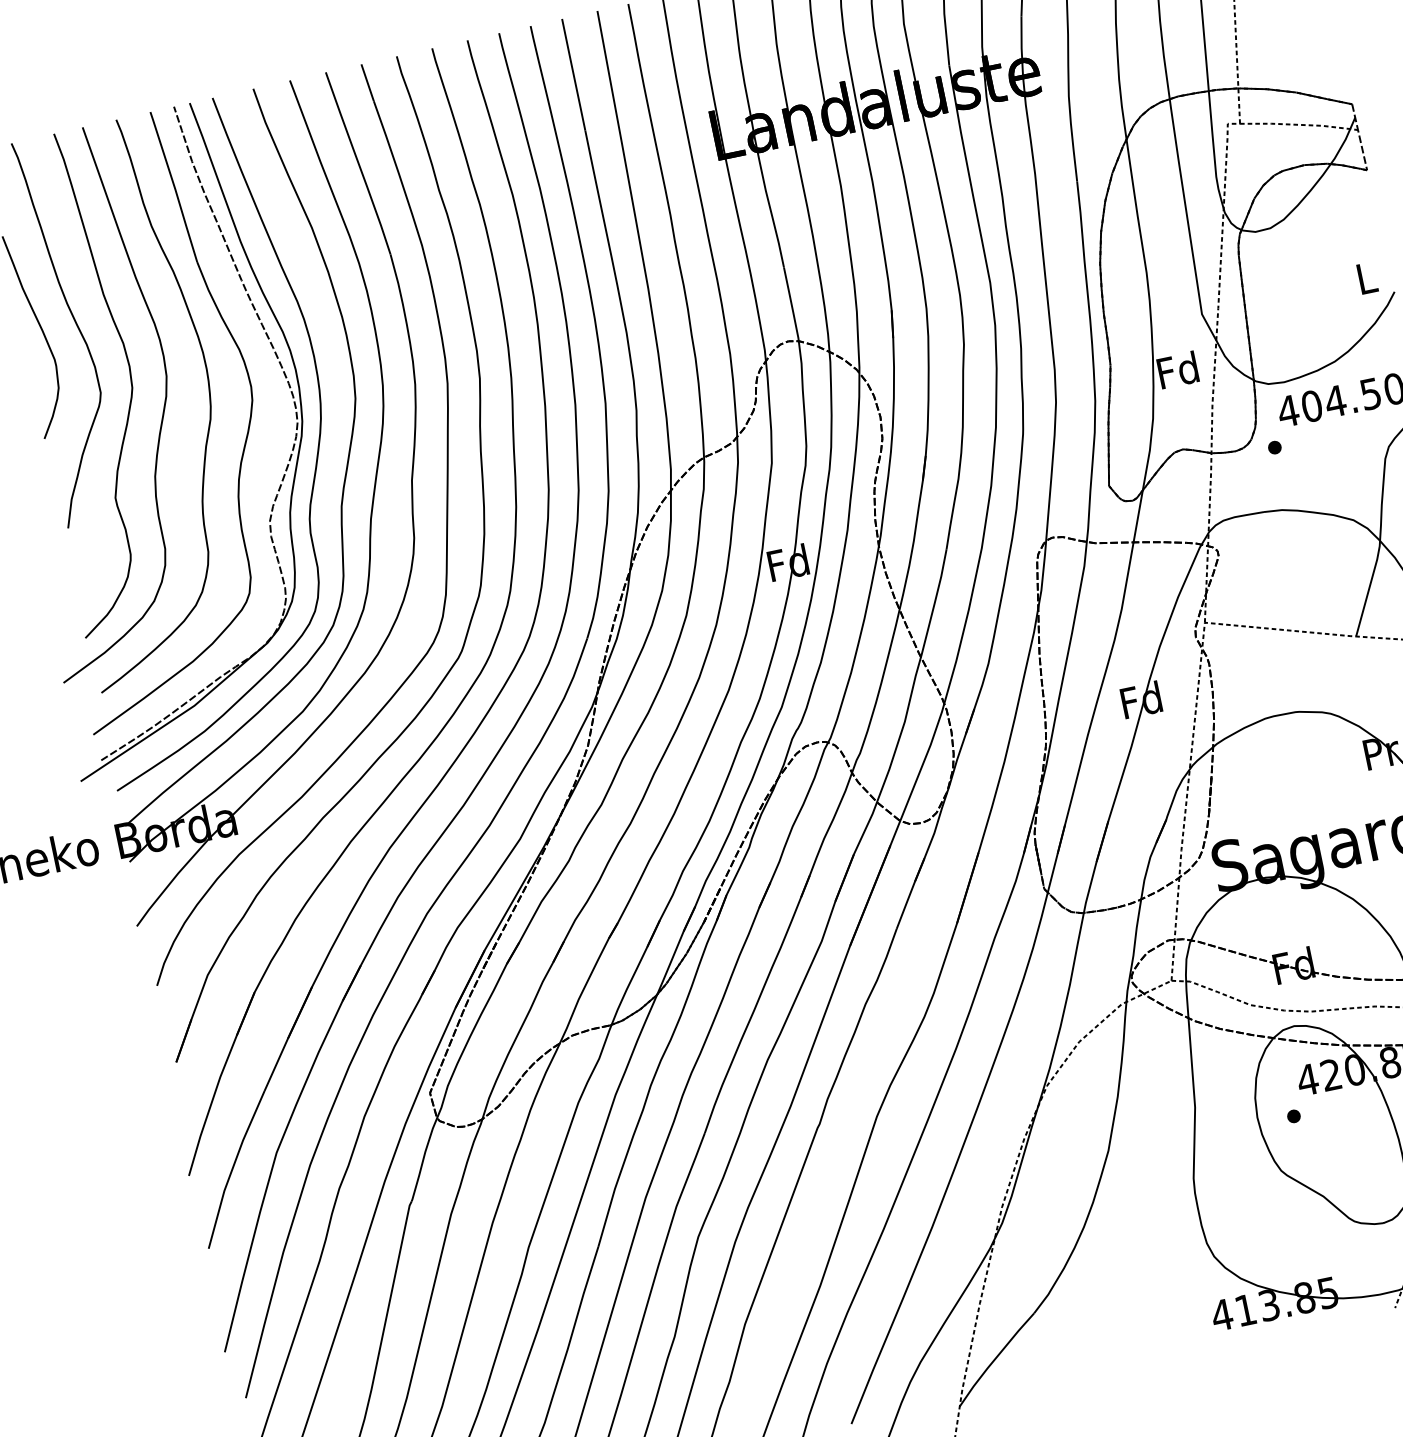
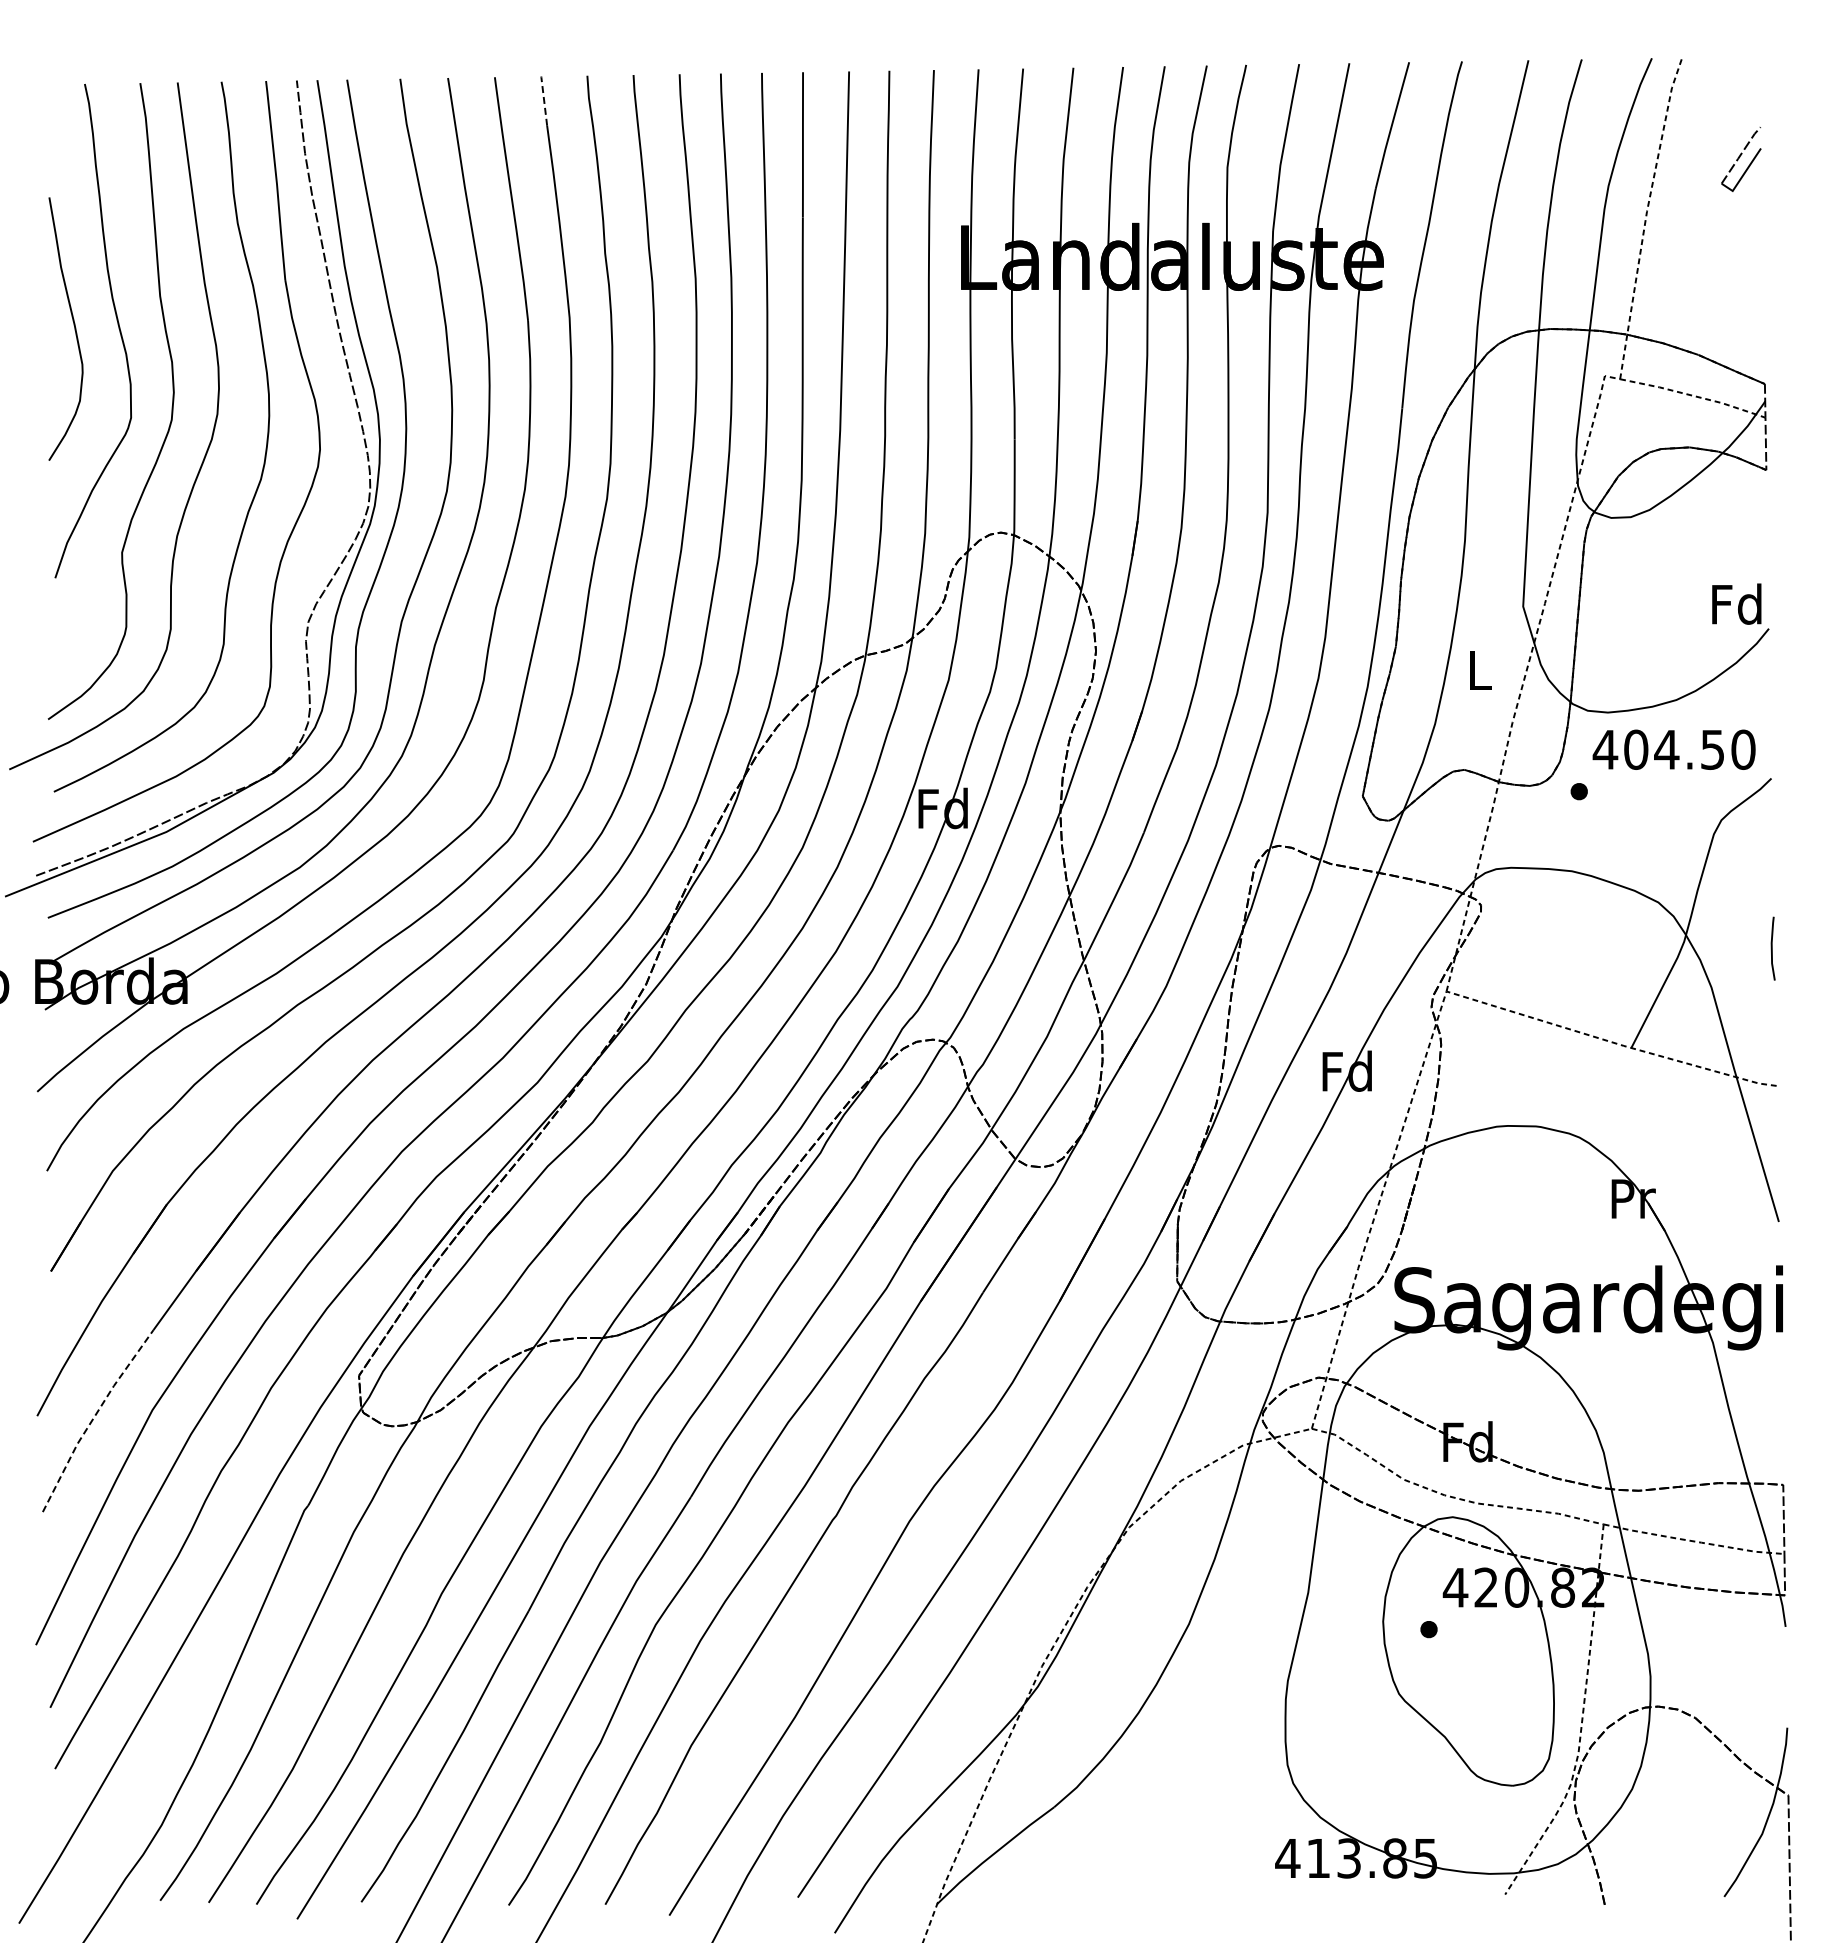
line: (367, 82) -> (544, 100), solid -> dashed
text: (1365, 277) -> (1736, 603), L -> Fd
text: (1177, 369) -> (1478, 669), Fd -> L
line: (232, 1167) -> (93, 1417), solid -> dashed

